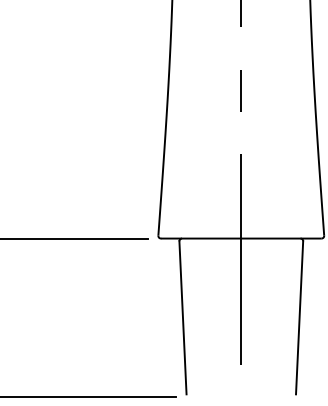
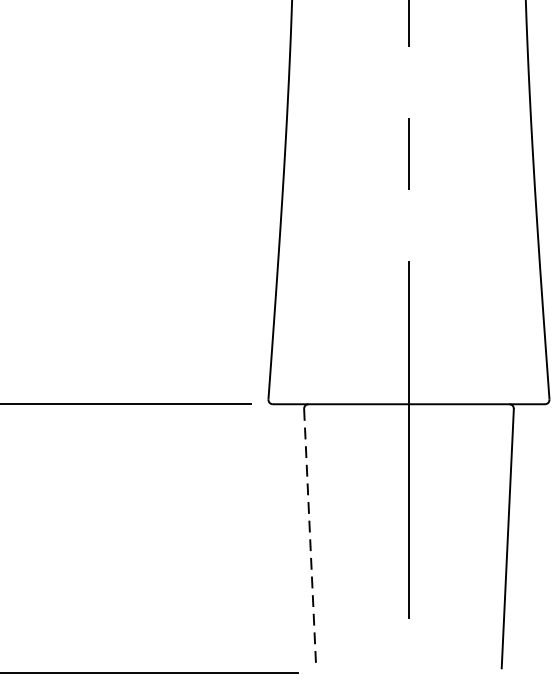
line: (182, 317) -> (309, 538), solid -> dashed

